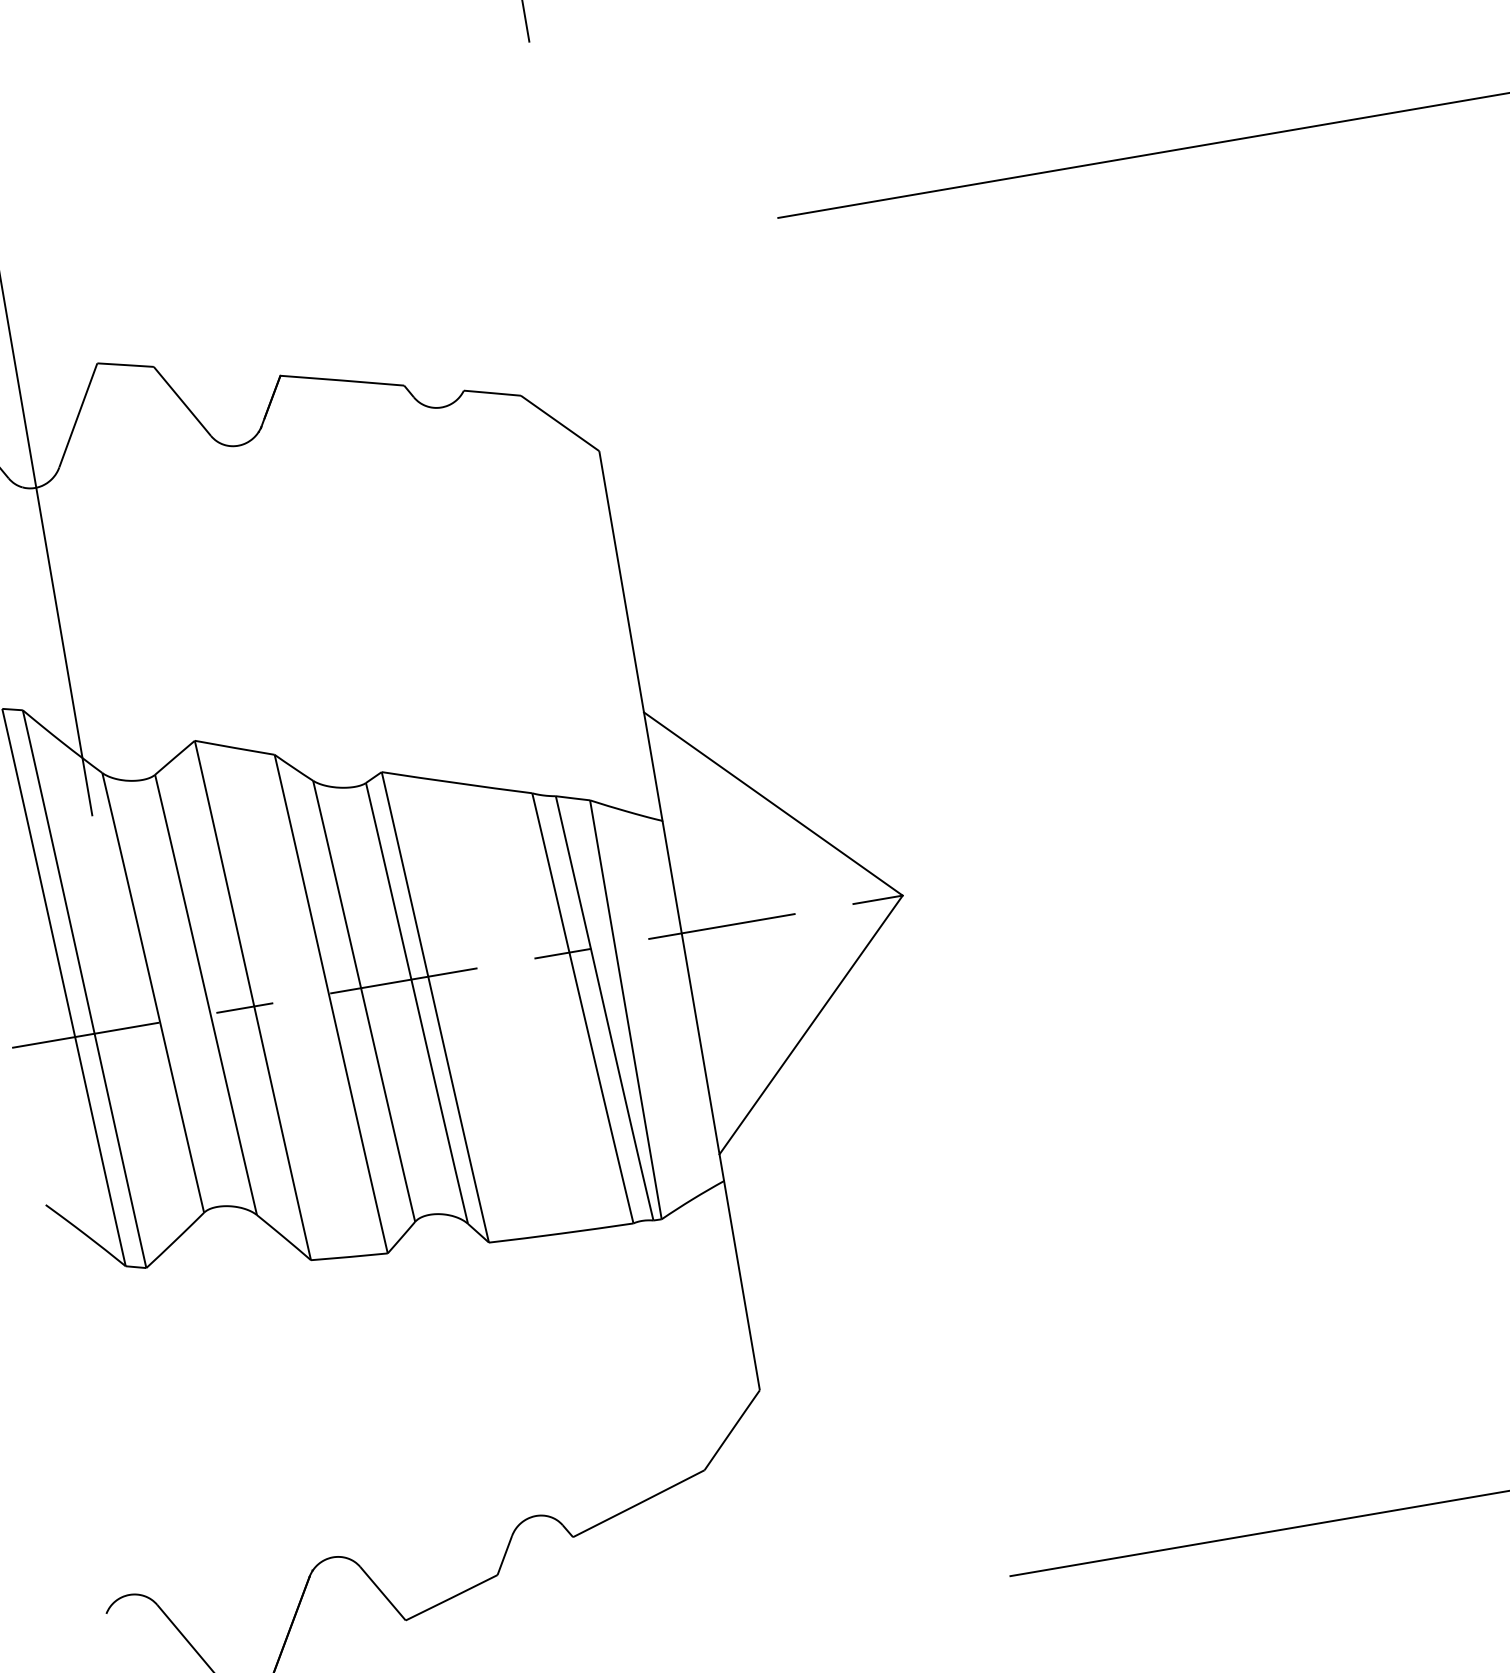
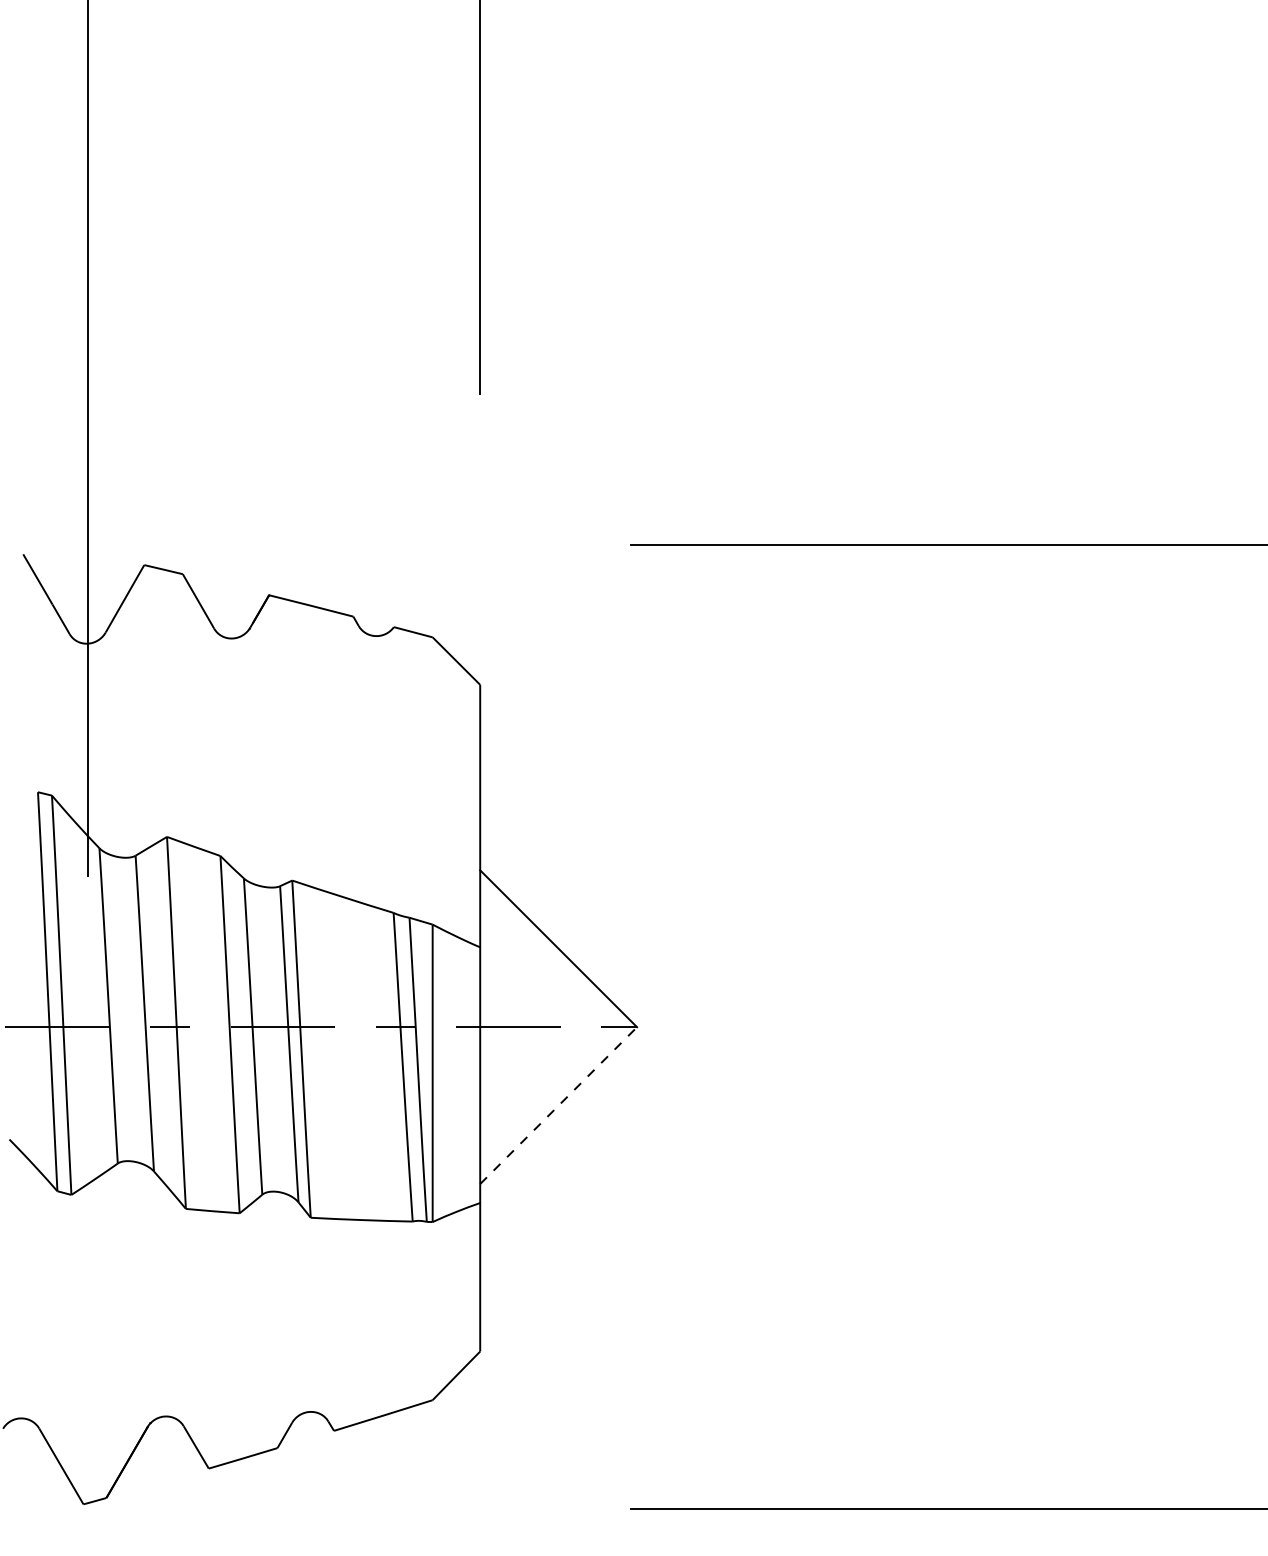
line: (810, 1024) -> (558, 1105), solid -> dashed

